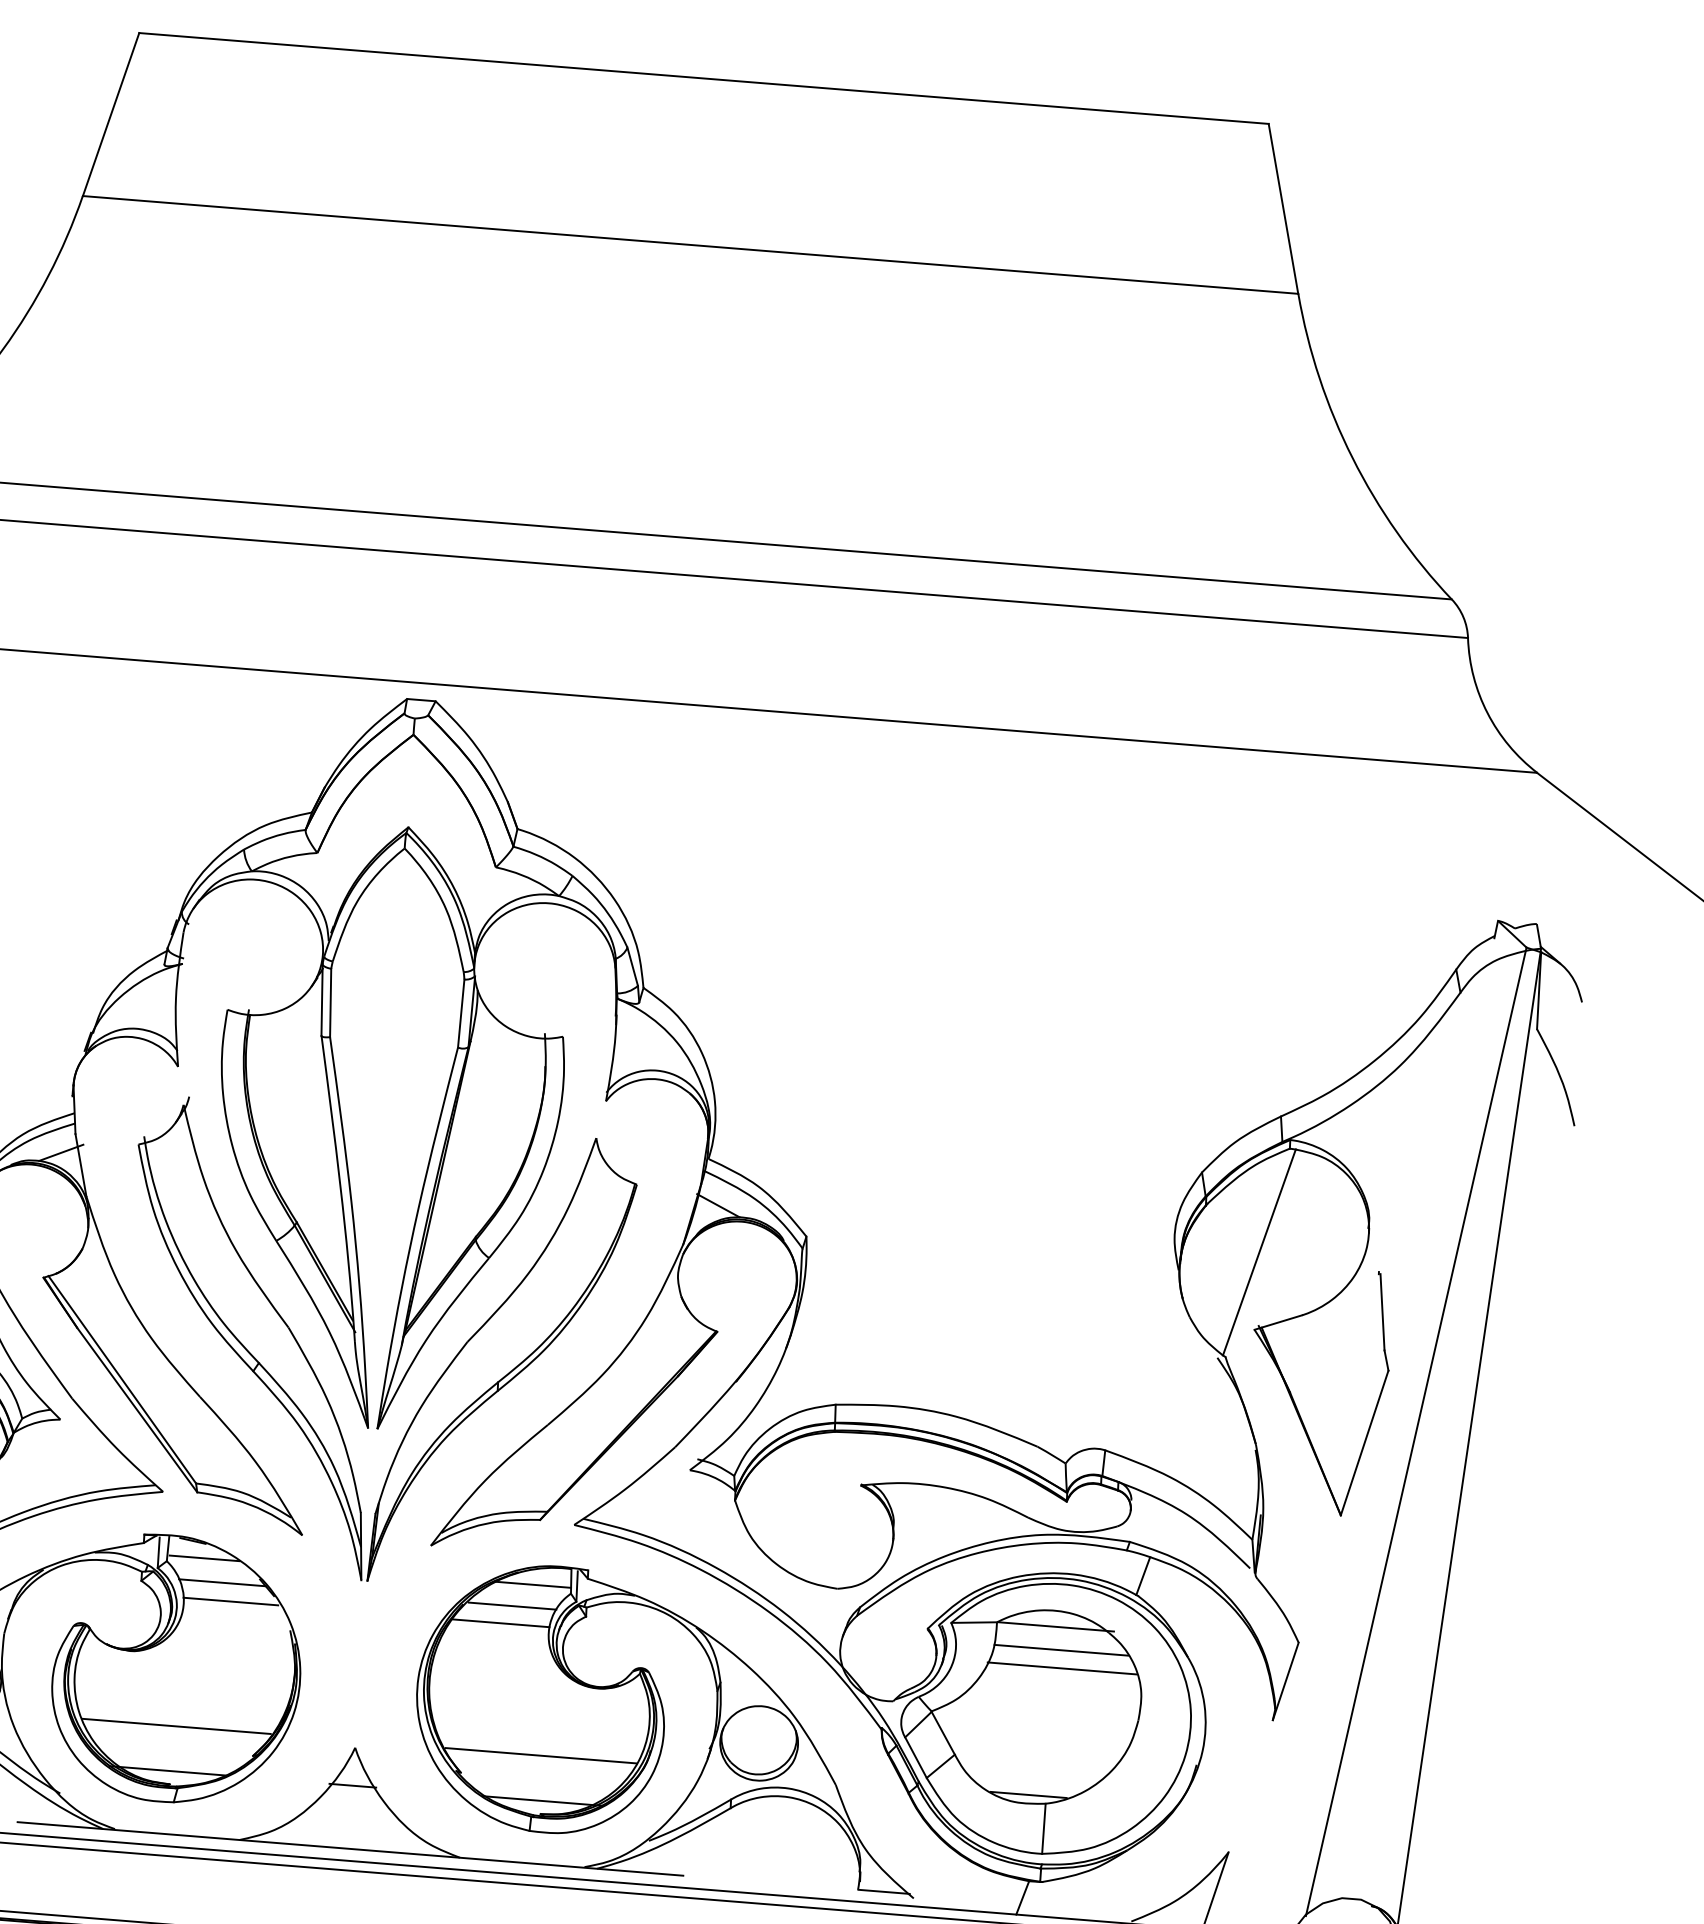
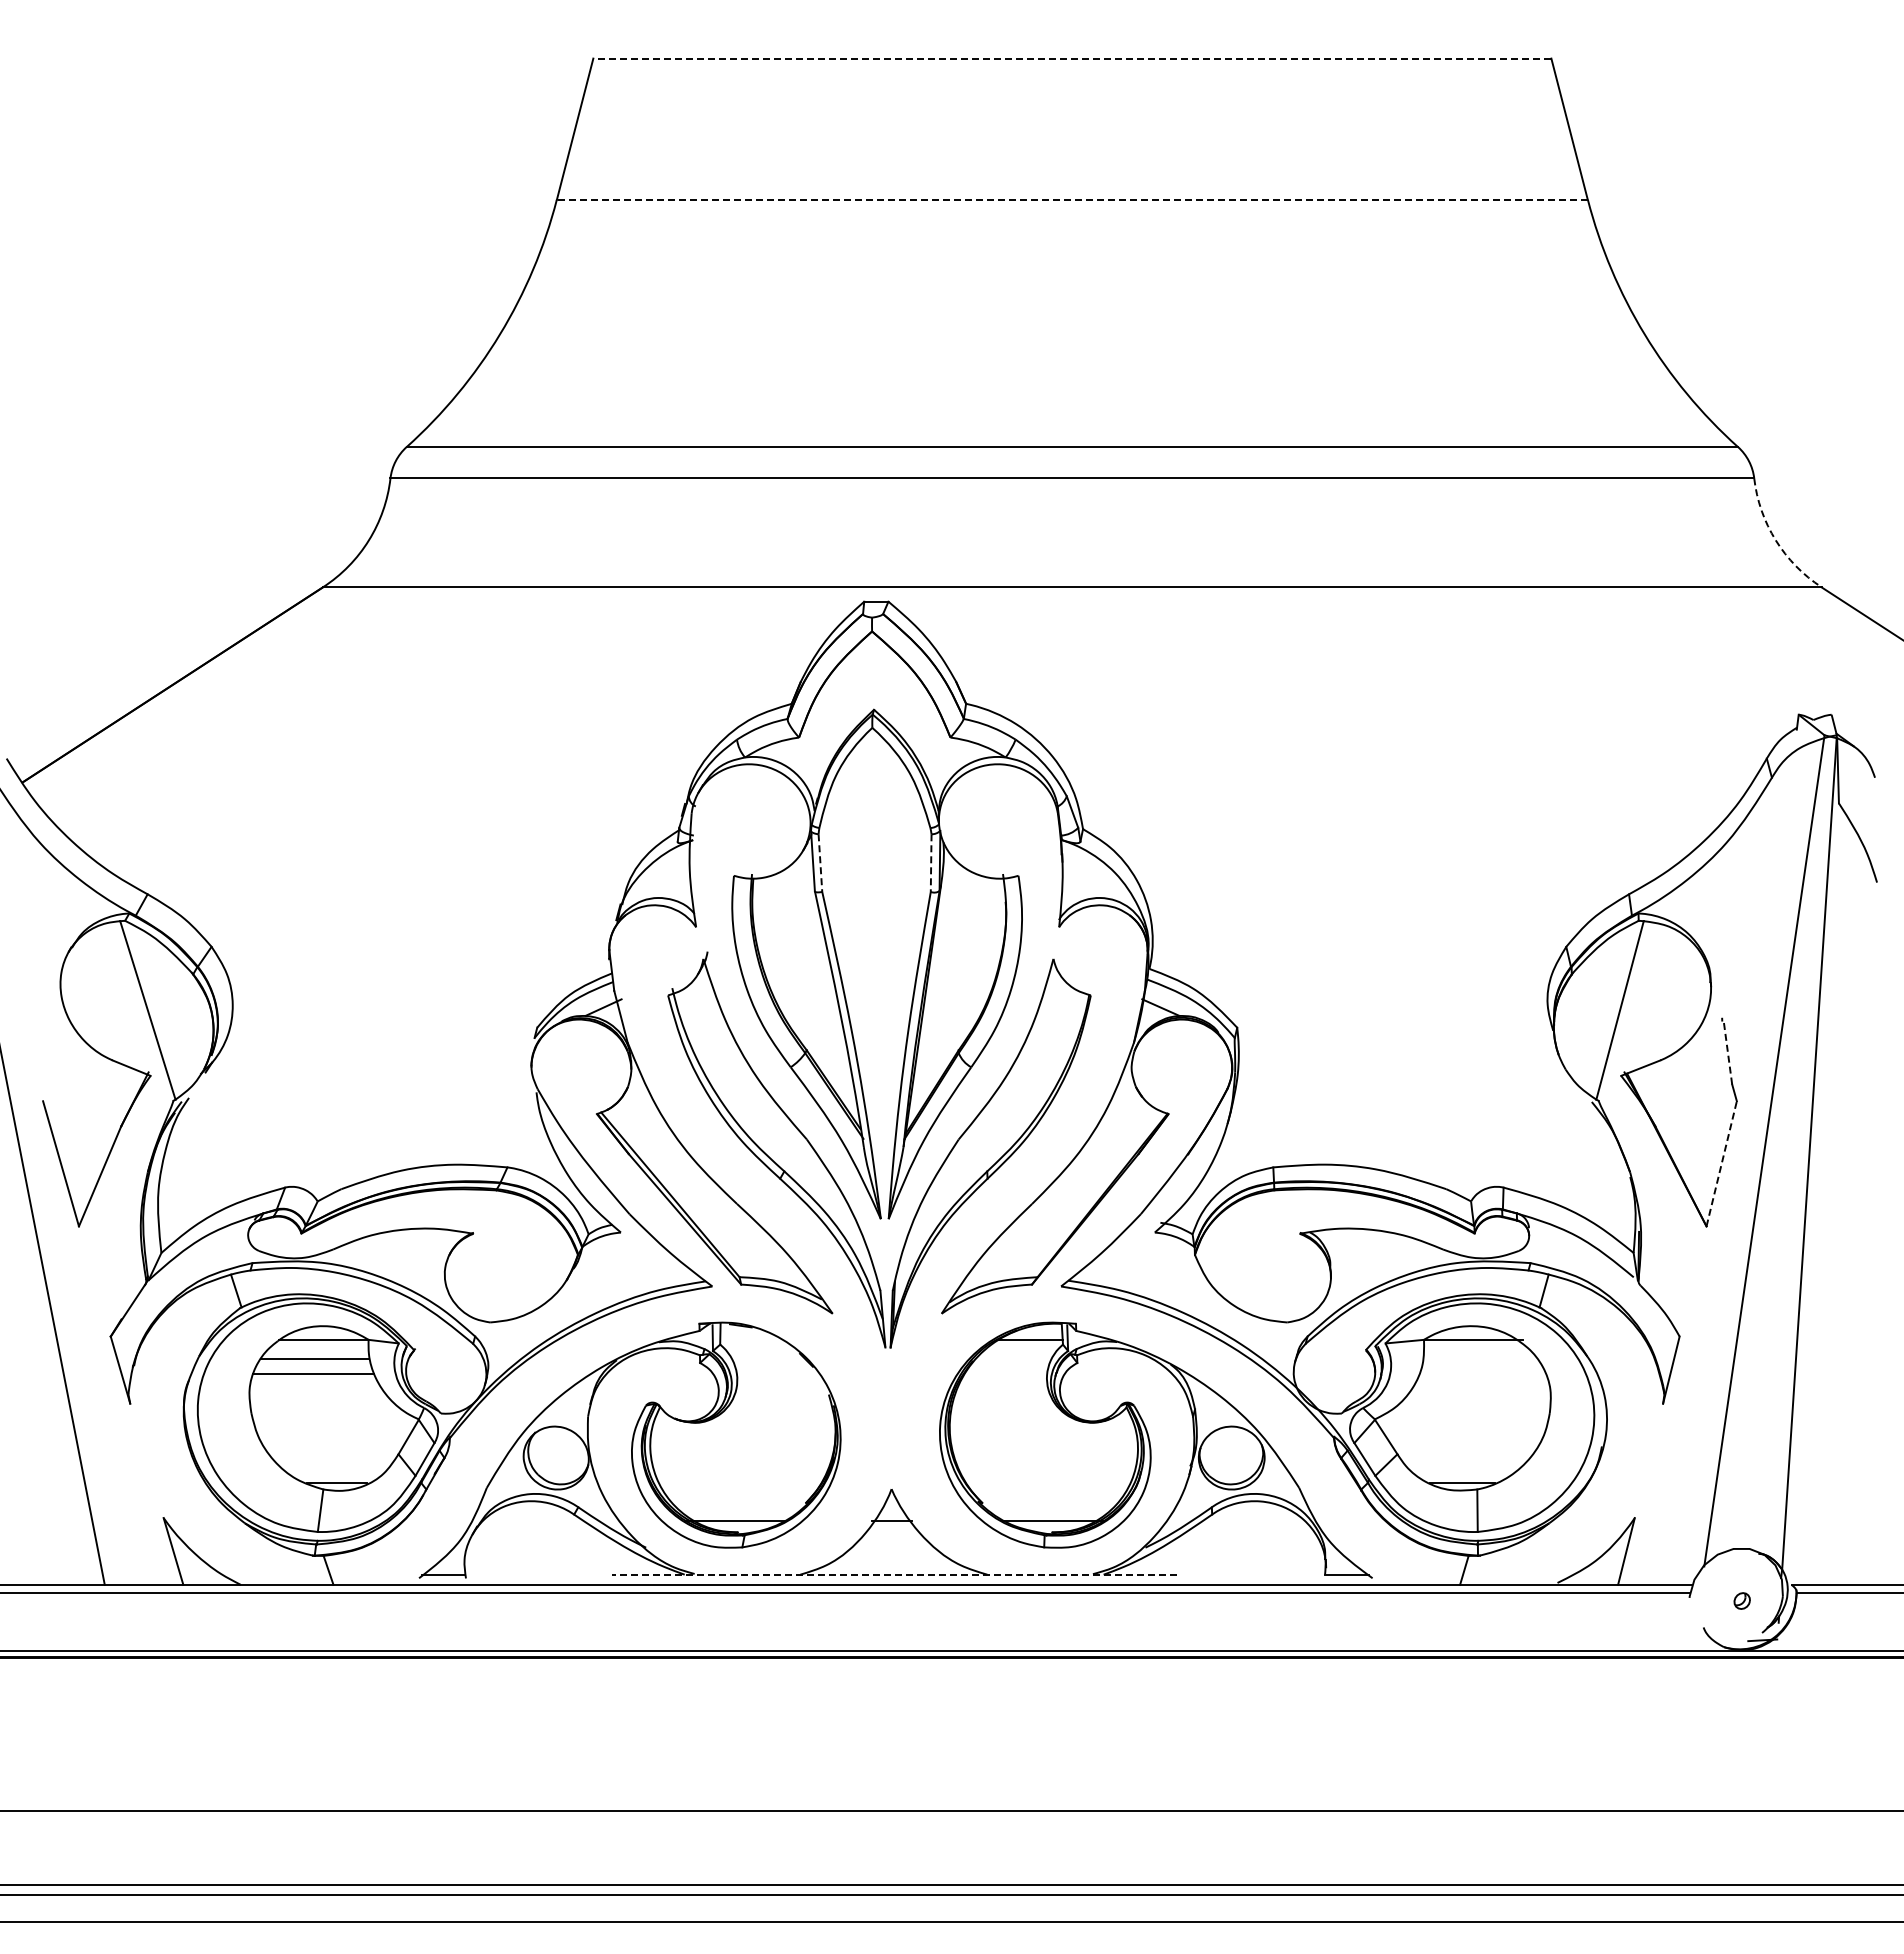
line: (702, 78) -> (1071, 58), solid -> dashed
line: (689, 244) -> (1071, 199), solid -> dashed
arc: (1487, 713) -> (1775, 540), solid -> dashed
line: (330, 1003) -> (820, 863), solid -> dashed
line: (461, 1014) -> (931, 863), solid -> dashed
line: (1382, 1311) -> (1727, 1051), solid -> dashed
line: (1364, 1442) -> (1721, 1163), solid -> dashed
line: (204, 1558) -> (751, 1339), removed
line: (222, 1583) -> (768, 1359), removed
line: (230, 1601) -> (776, 1374), removed
line: (512, 1606) -> (1014, 1359), removed
line: (501, 1623) -> (1006, 1374), removed
line: (1060, 1650) -> (1479, 1359), removed
line: (1061, 1668) -> (1481, 1374), removed
line: (176, 1726) -> (739, 1483), removed
line: (540, 1756) -> (1048, 1483), removed
line: (349, 1848) -> (893, 1574), solid -> dashed

